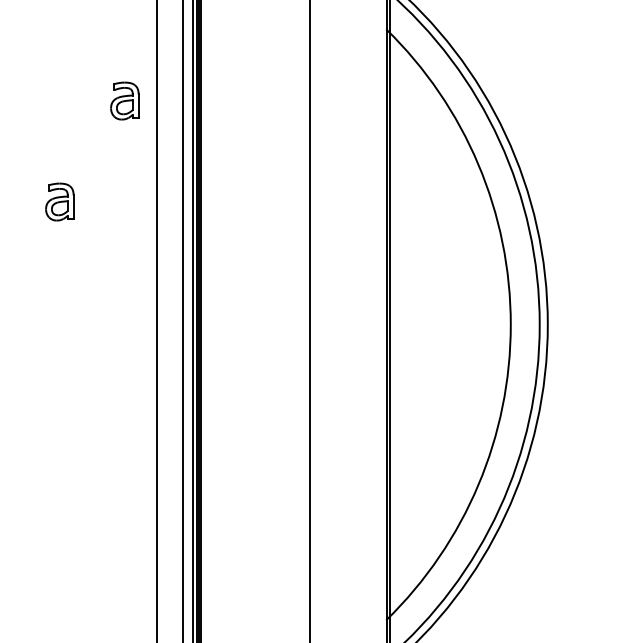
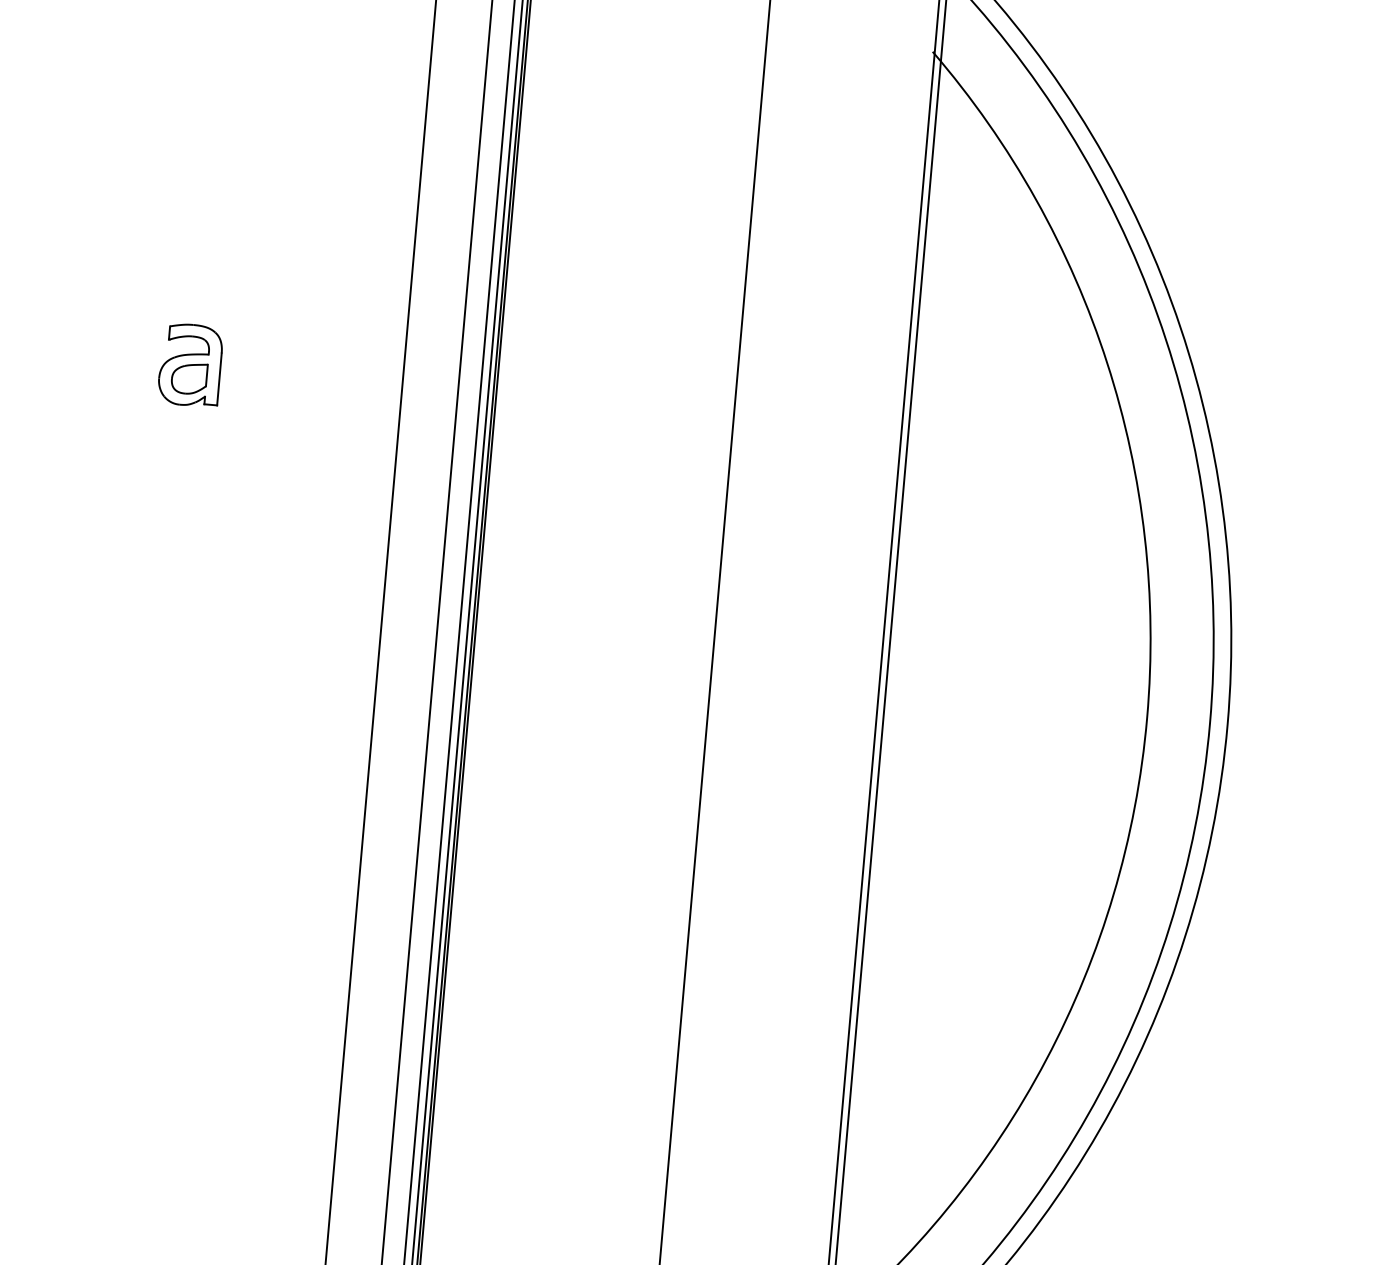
part: (124, 100) -> (350, 156), removed

